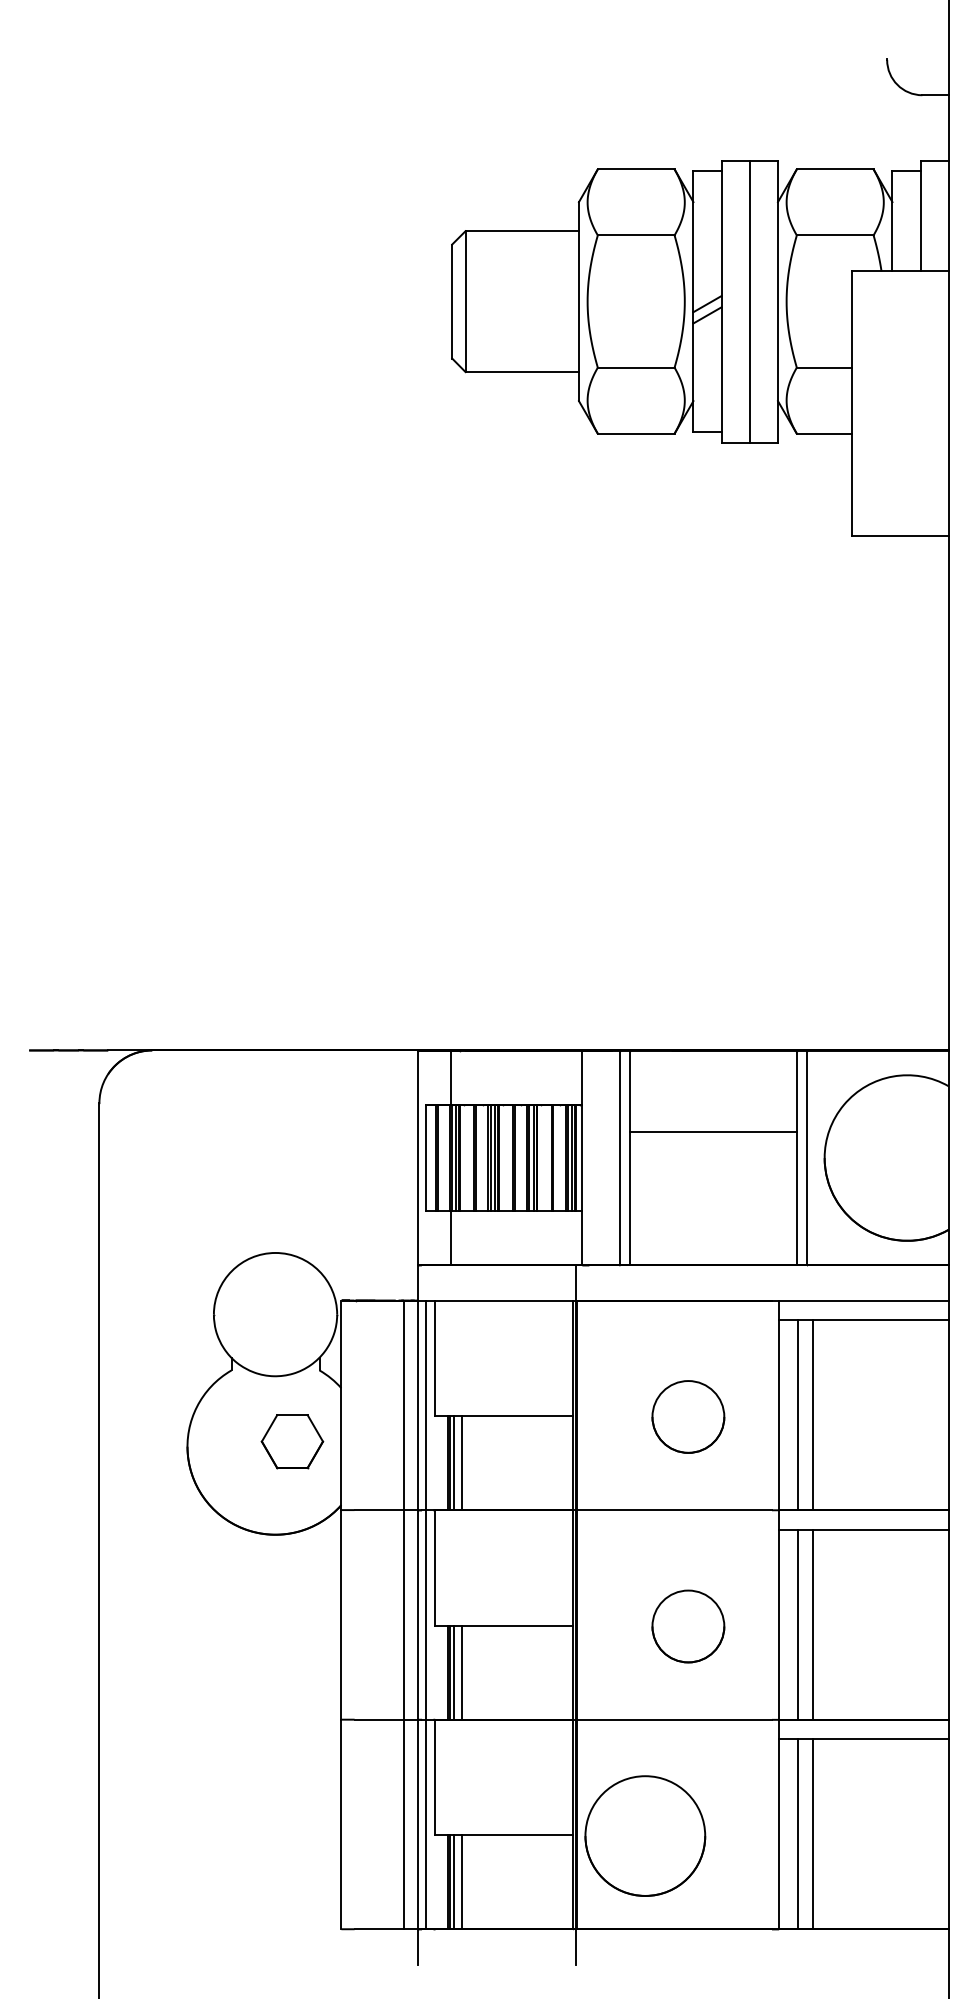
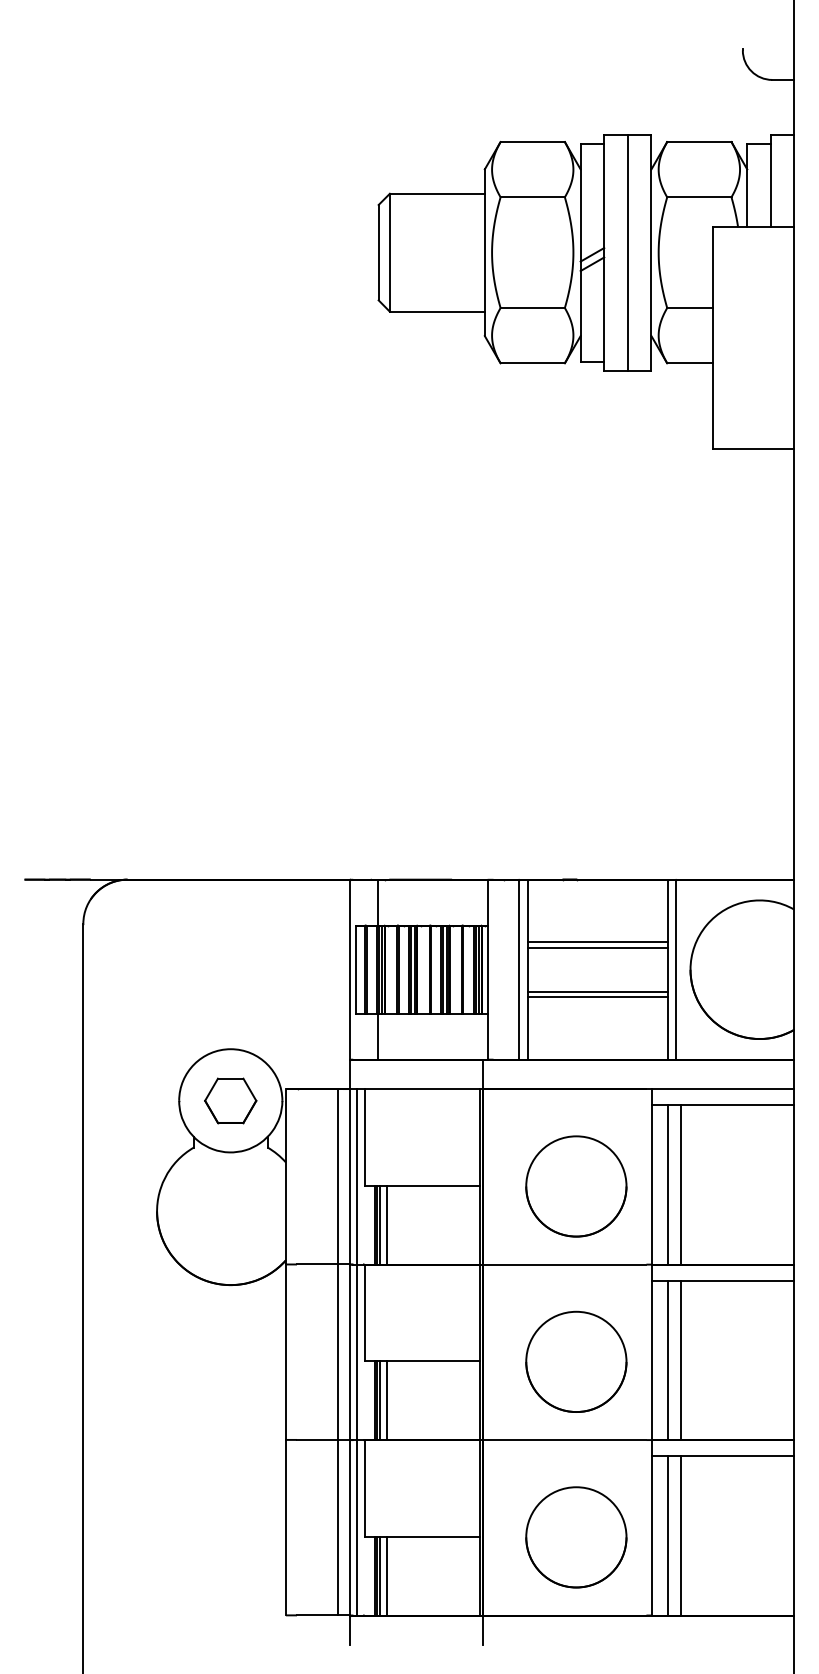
line: (713, 1125) -> (597, 942), added
line: (713, 1184) -> (597, 991), added
line: (713, 1190) -> (597, 996), added
part: (688, 1416) -> (576, 1186), size x1.67
part: (292, 1441) -> (230, 1100), moved
part: (688, 1626) -> (576, 1361), size x1.67
part: (645, 1835) -> (576, 1536), moved

